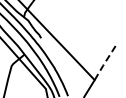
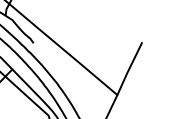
line: (104, 63) -> (128, 69), dashed -> solid

